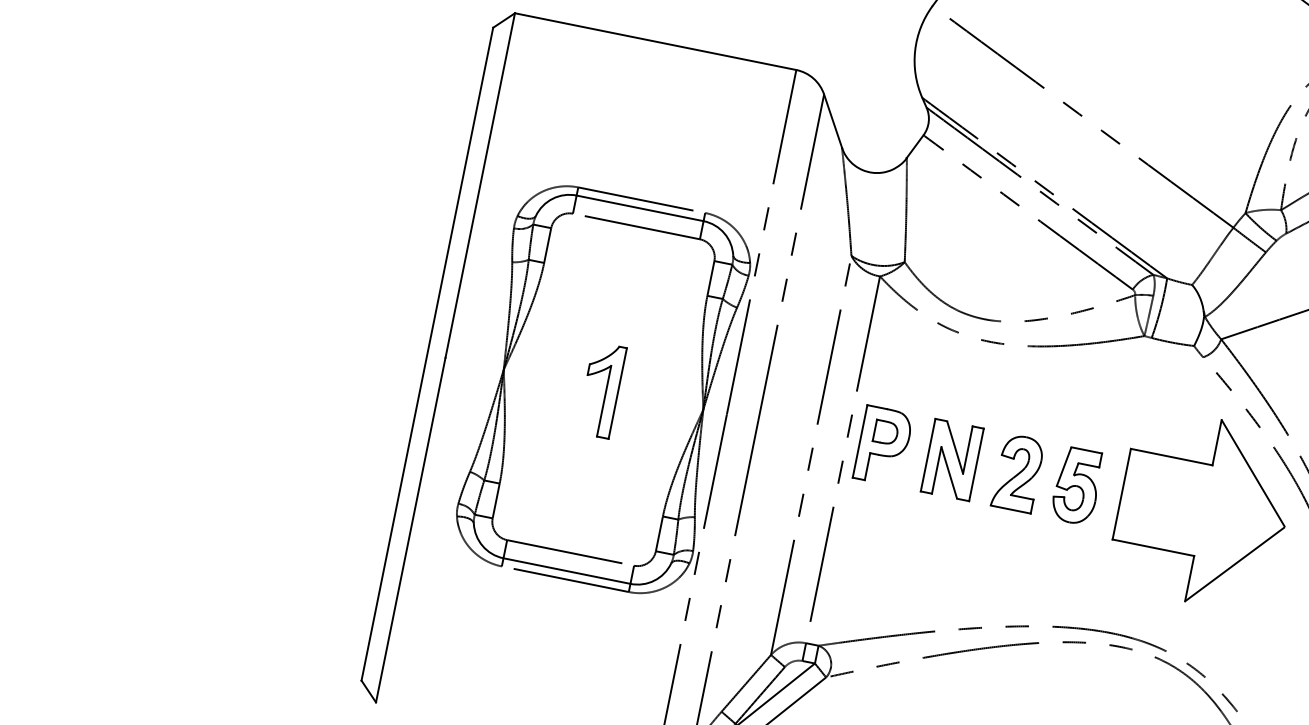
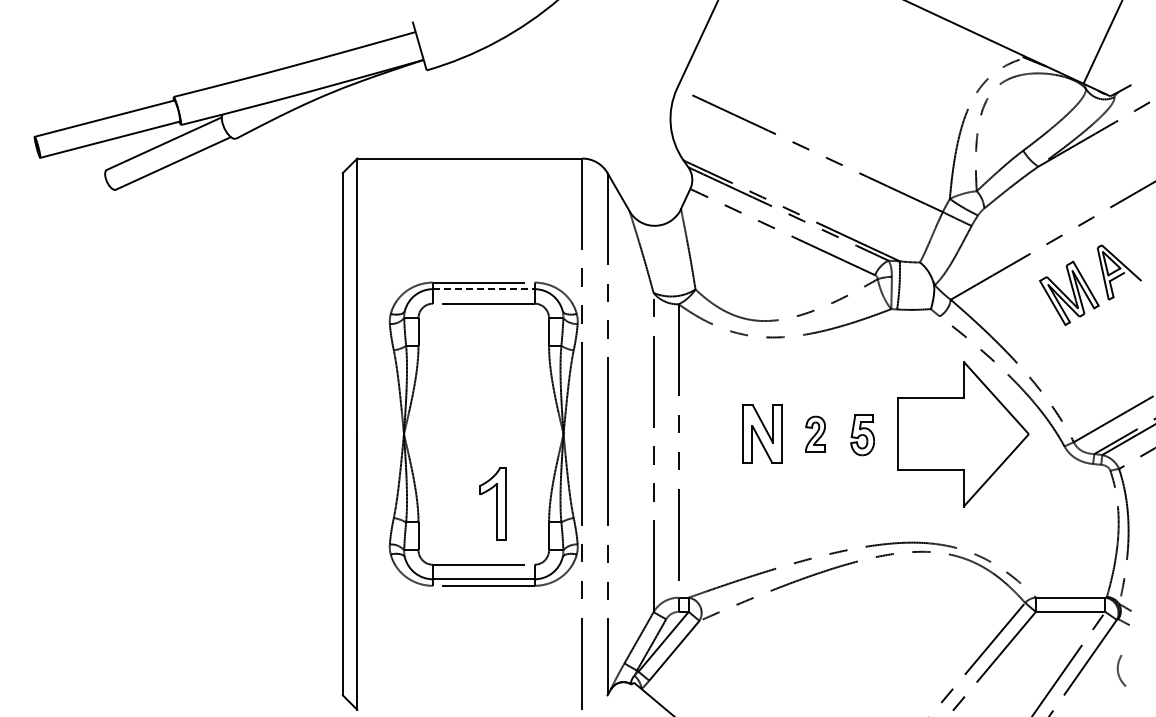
line: (639, 208) -> (483, 289), solid -> dashed
part: (600, 389) -> (492, 503), moved
part: (883, 445) -> (707, 433), removed
part: (1018, 472) -> (815, 433), size x0.6
part: (1076, 485) -> (862, 434), size x0.7

